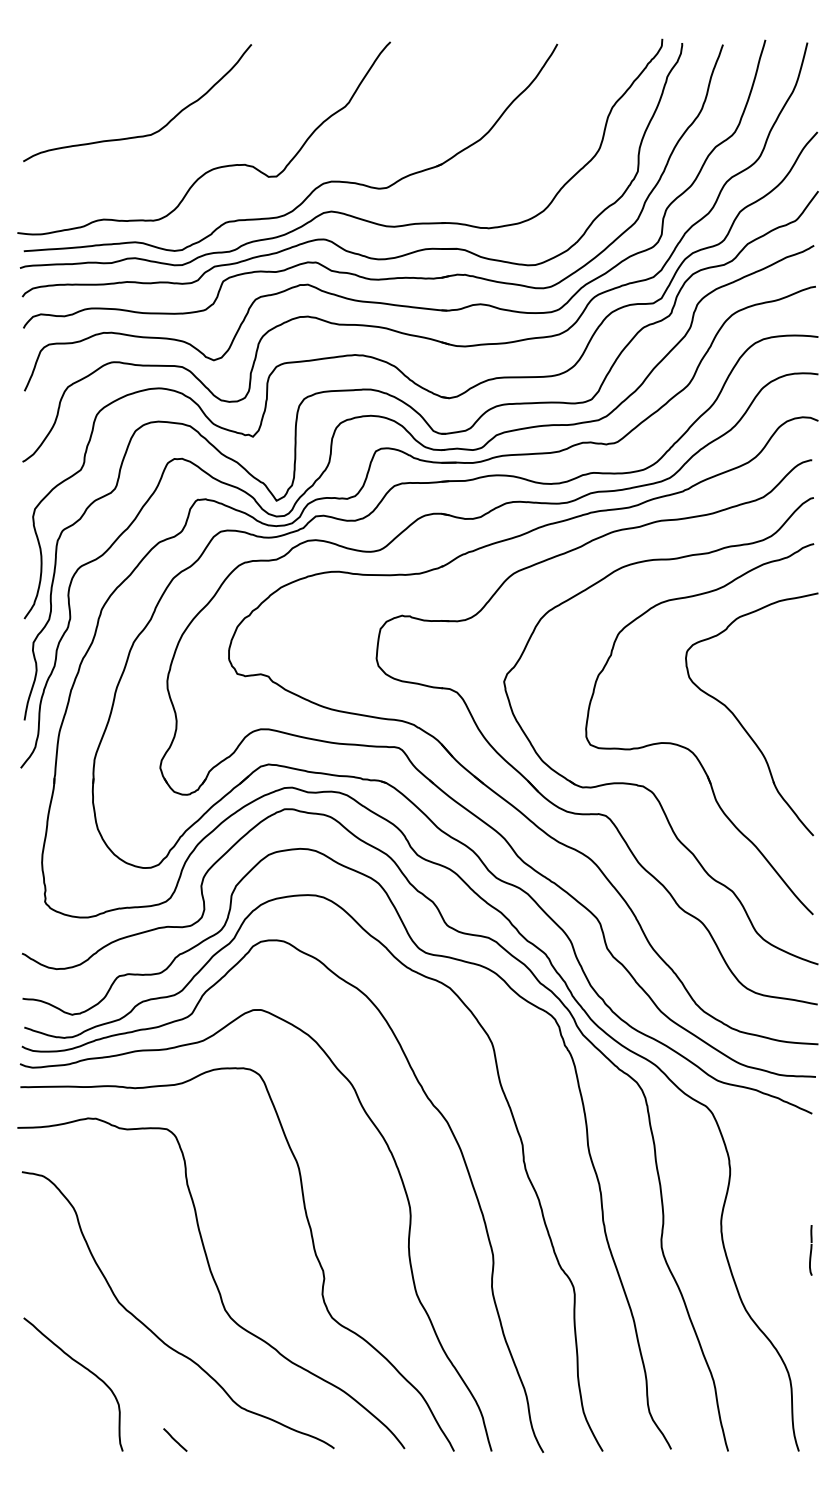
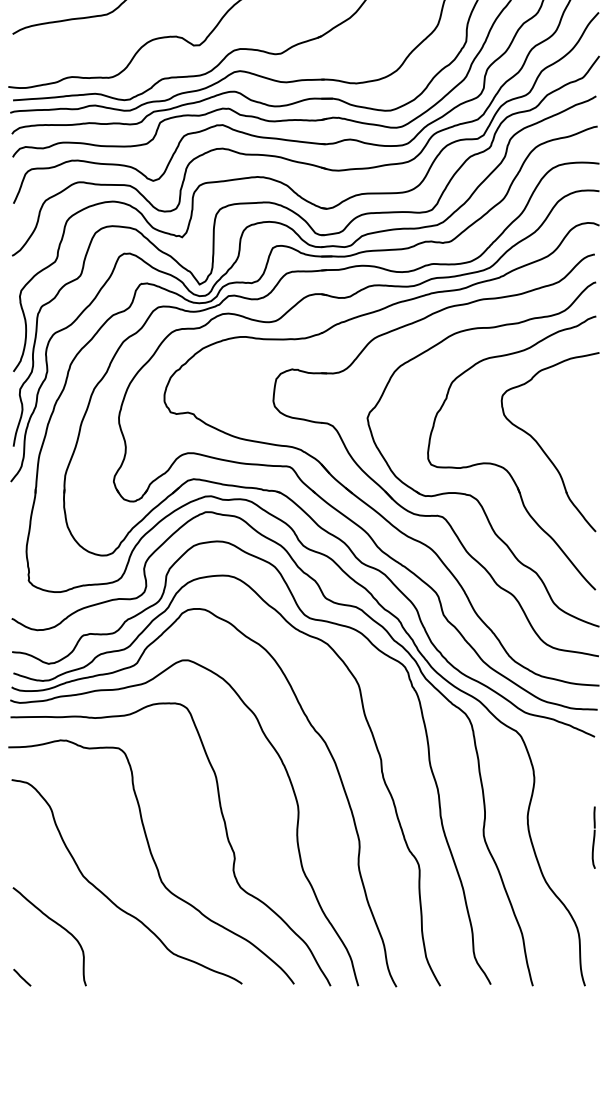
part: (810, 1250) -> (593, 837), size x1.67
line: (175, 1439) -> (22, 977), moved

